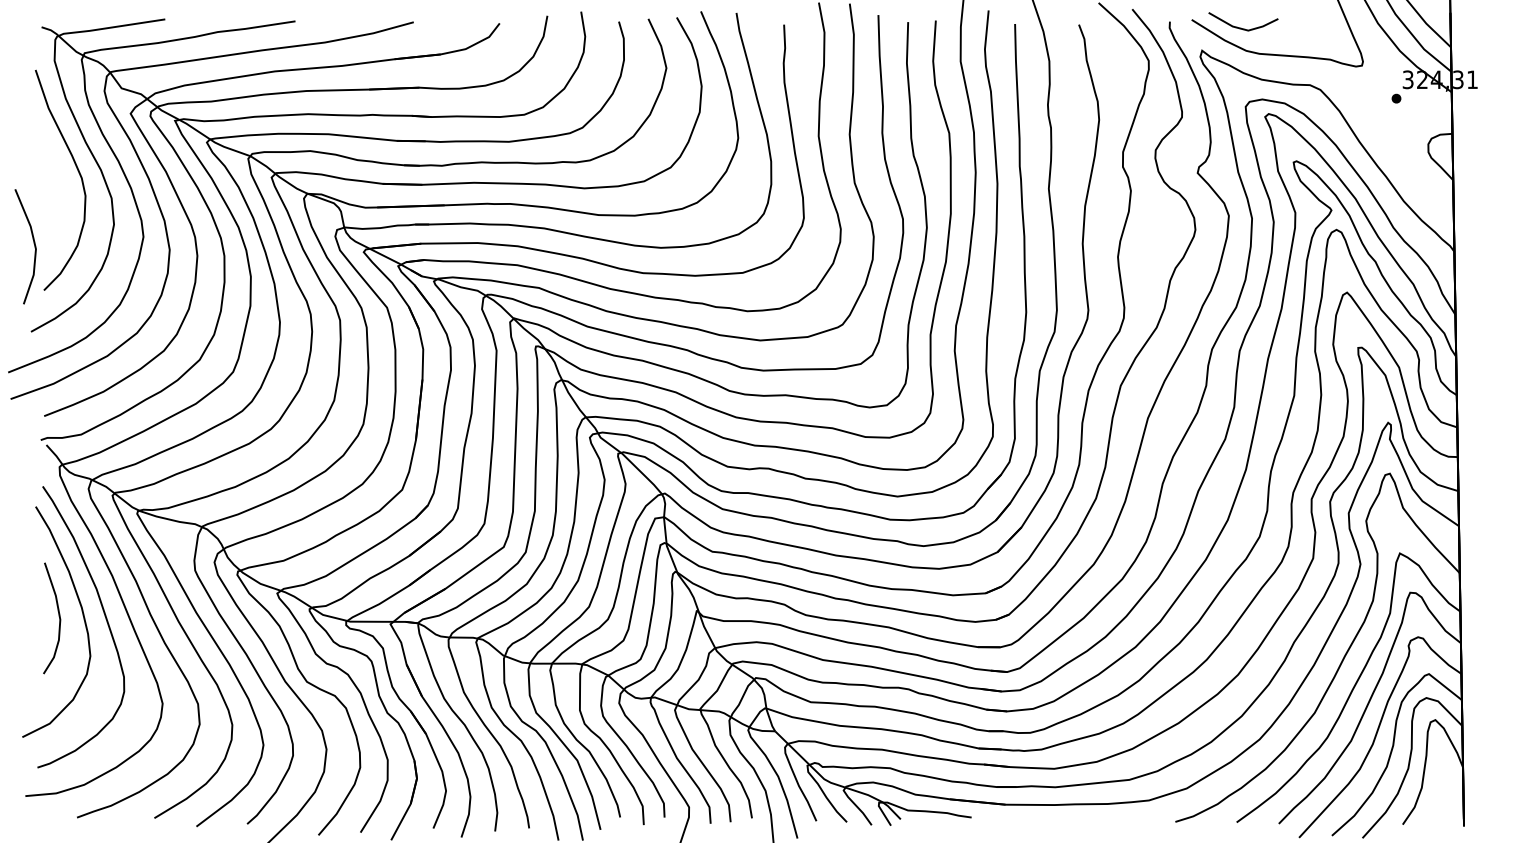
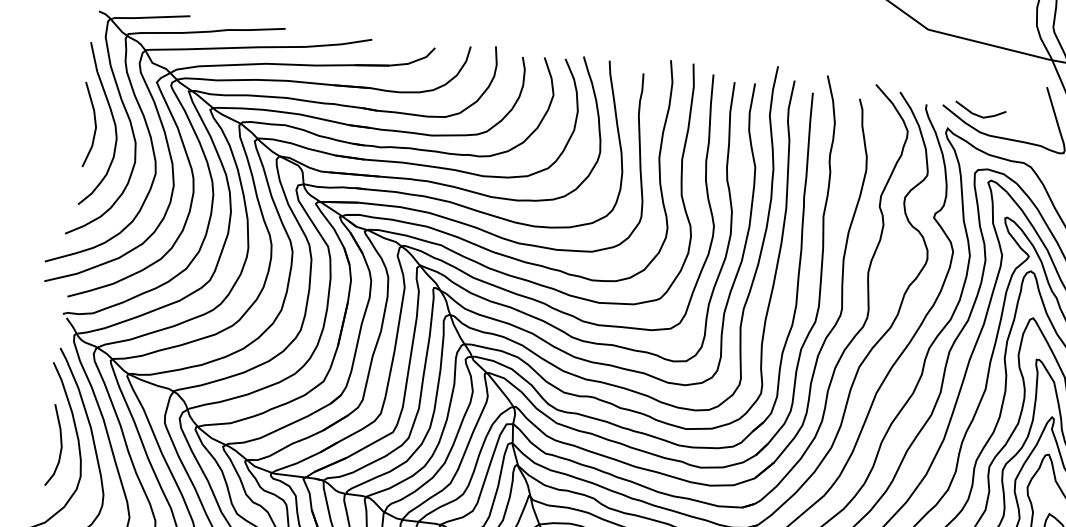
line: (33, 243) -> (94, 123), moved

